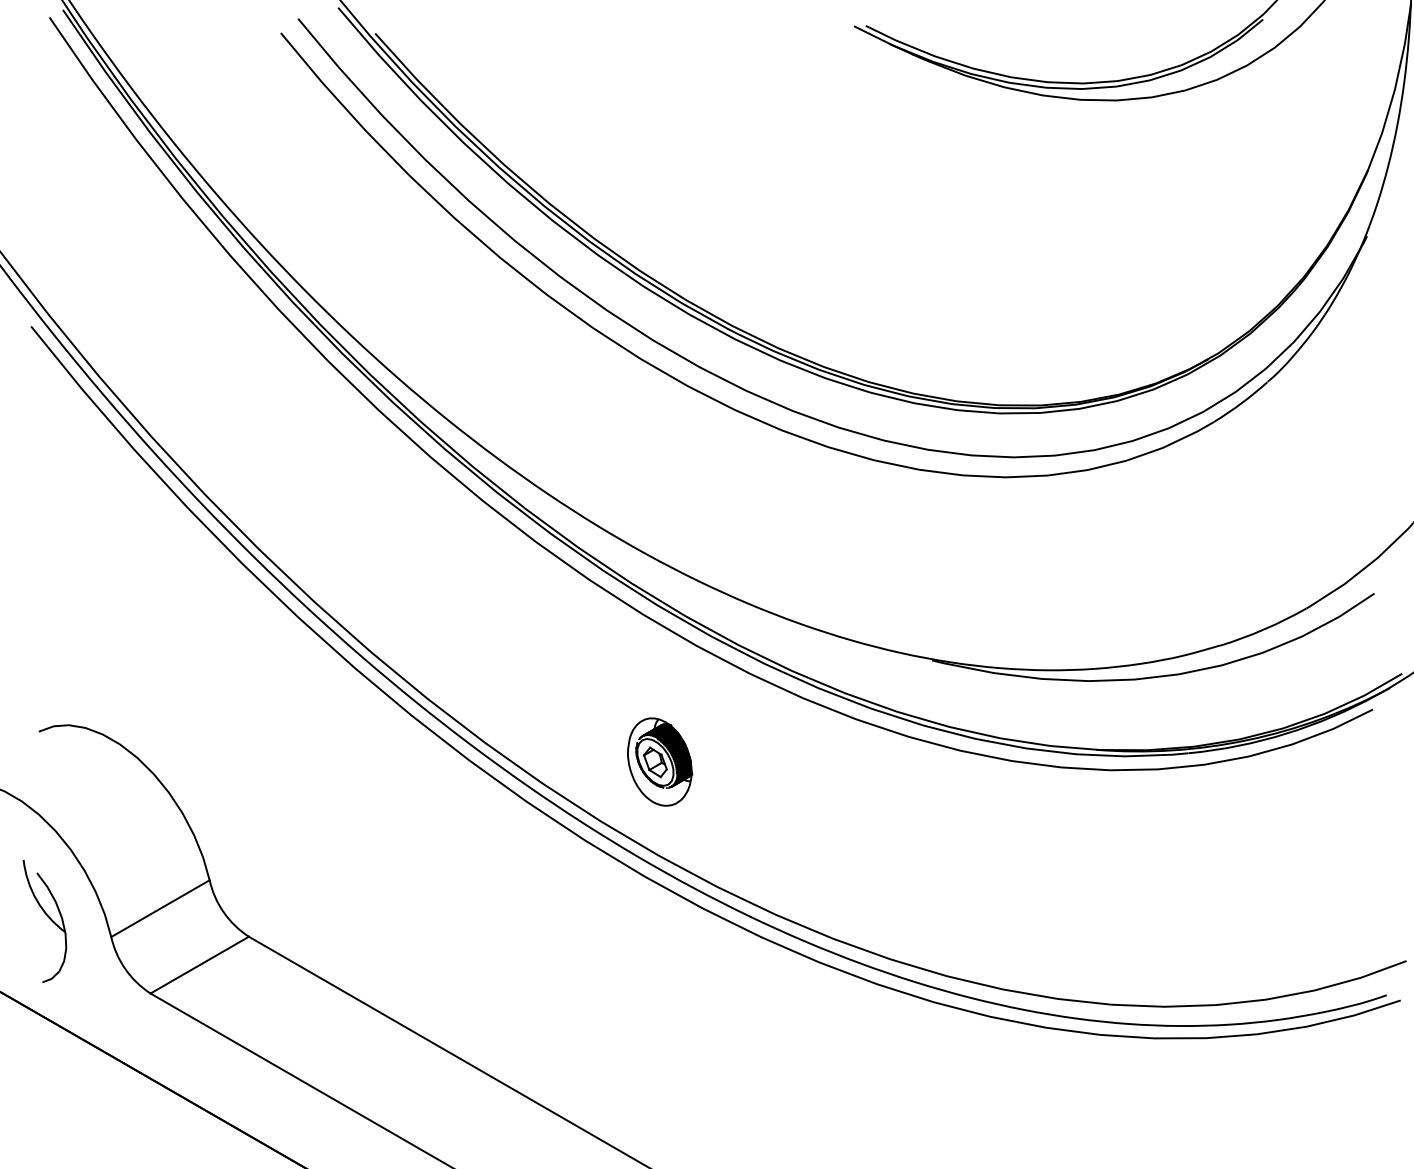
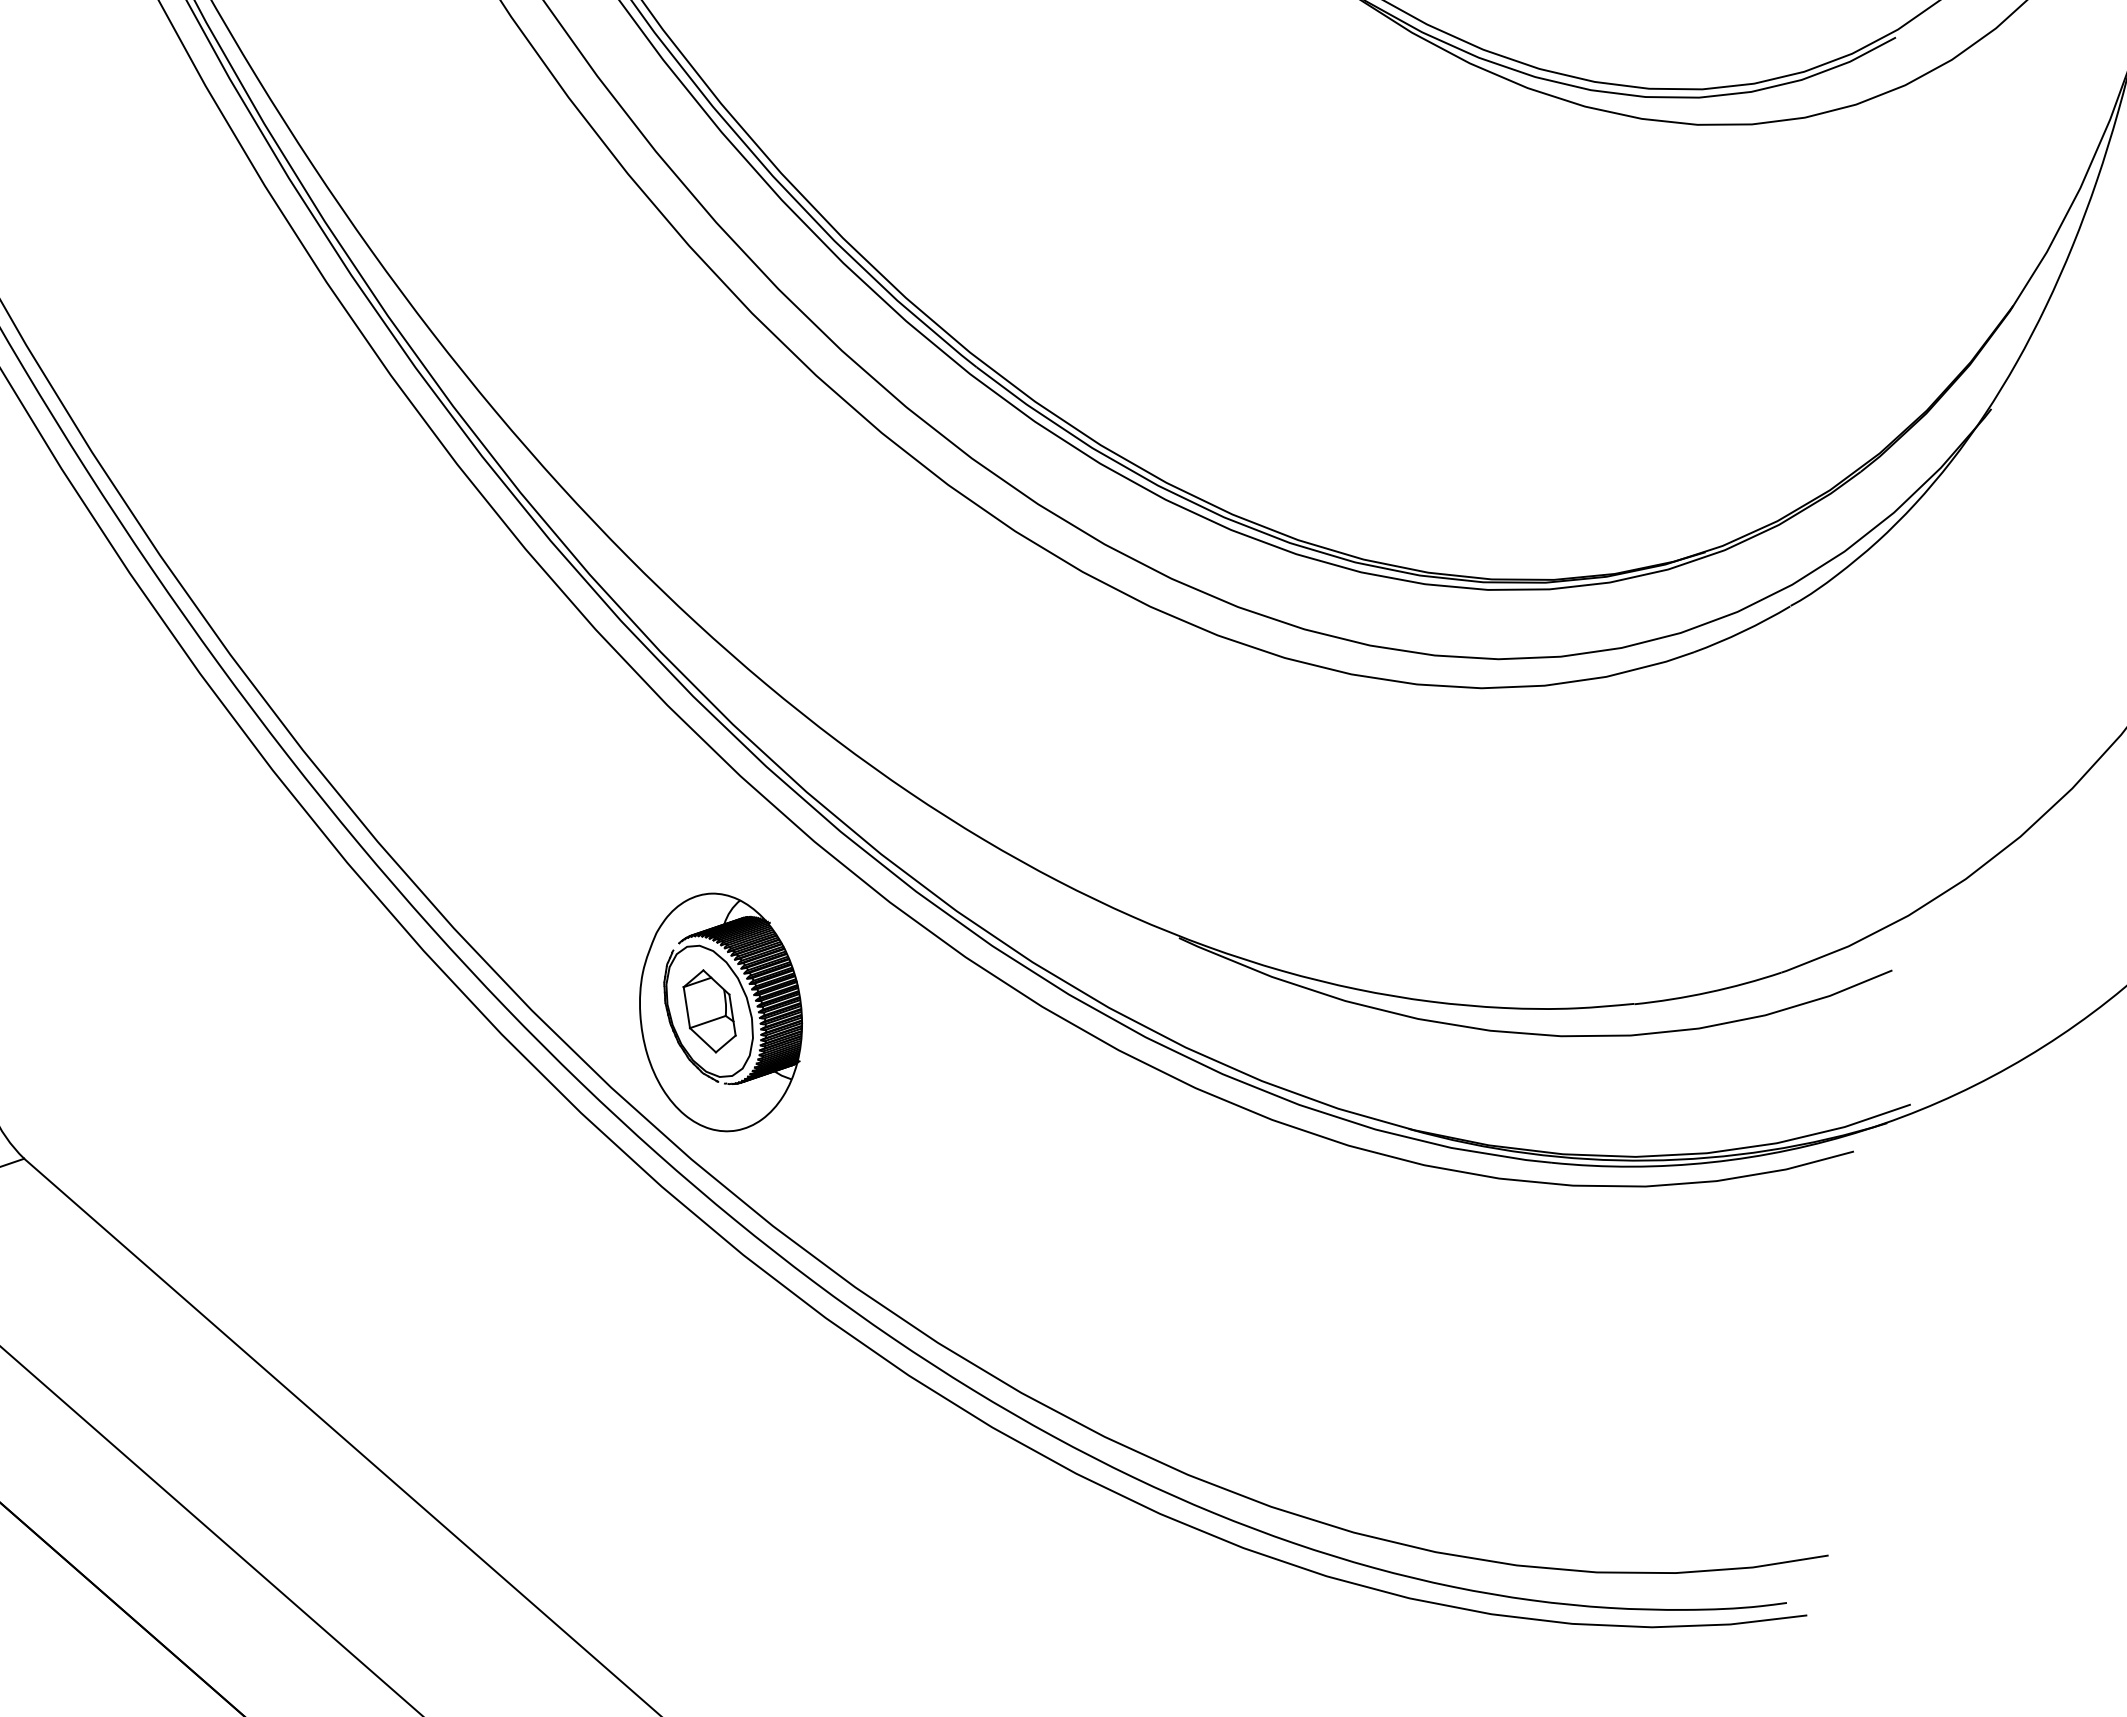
part: (659, 761) -> (721, 1011), size x1.67

